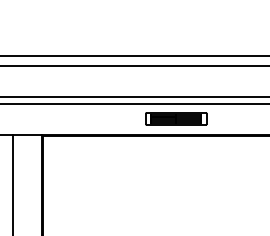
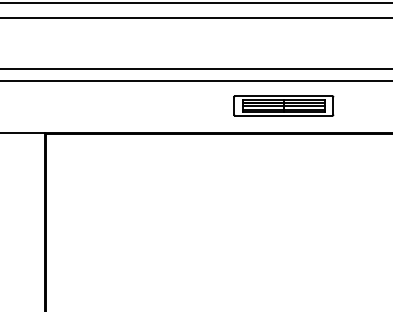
part: (176, 118) -> (283, 105), moved

